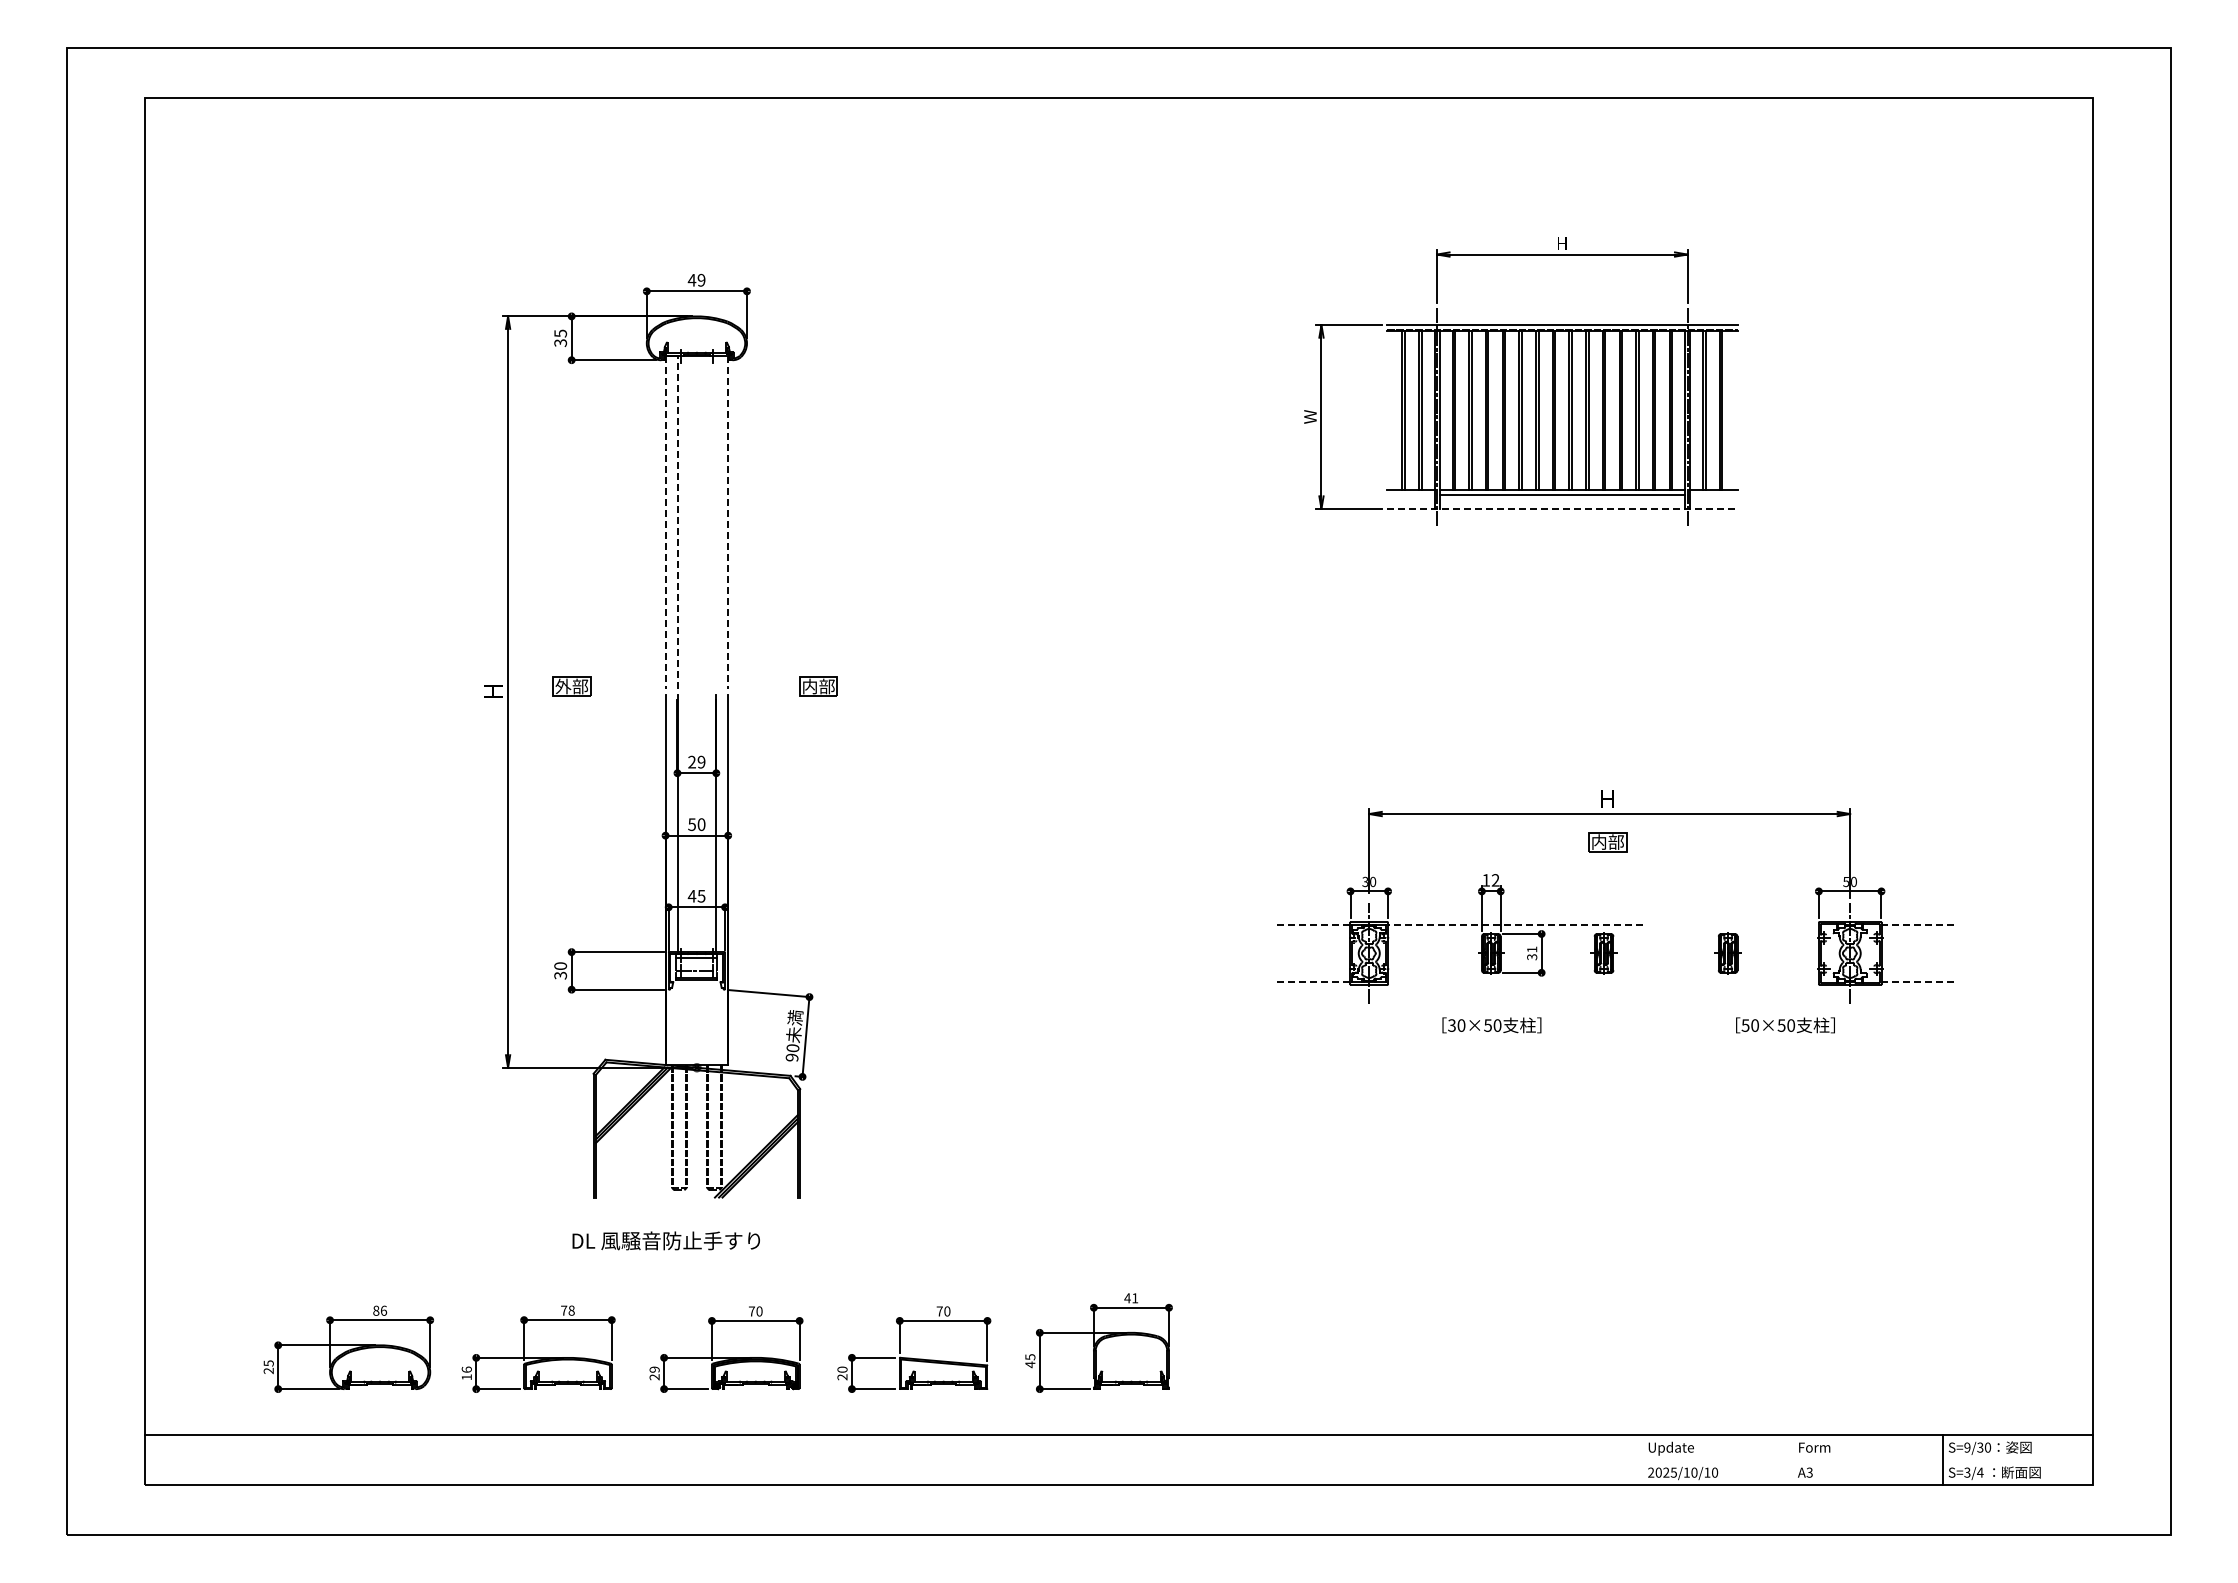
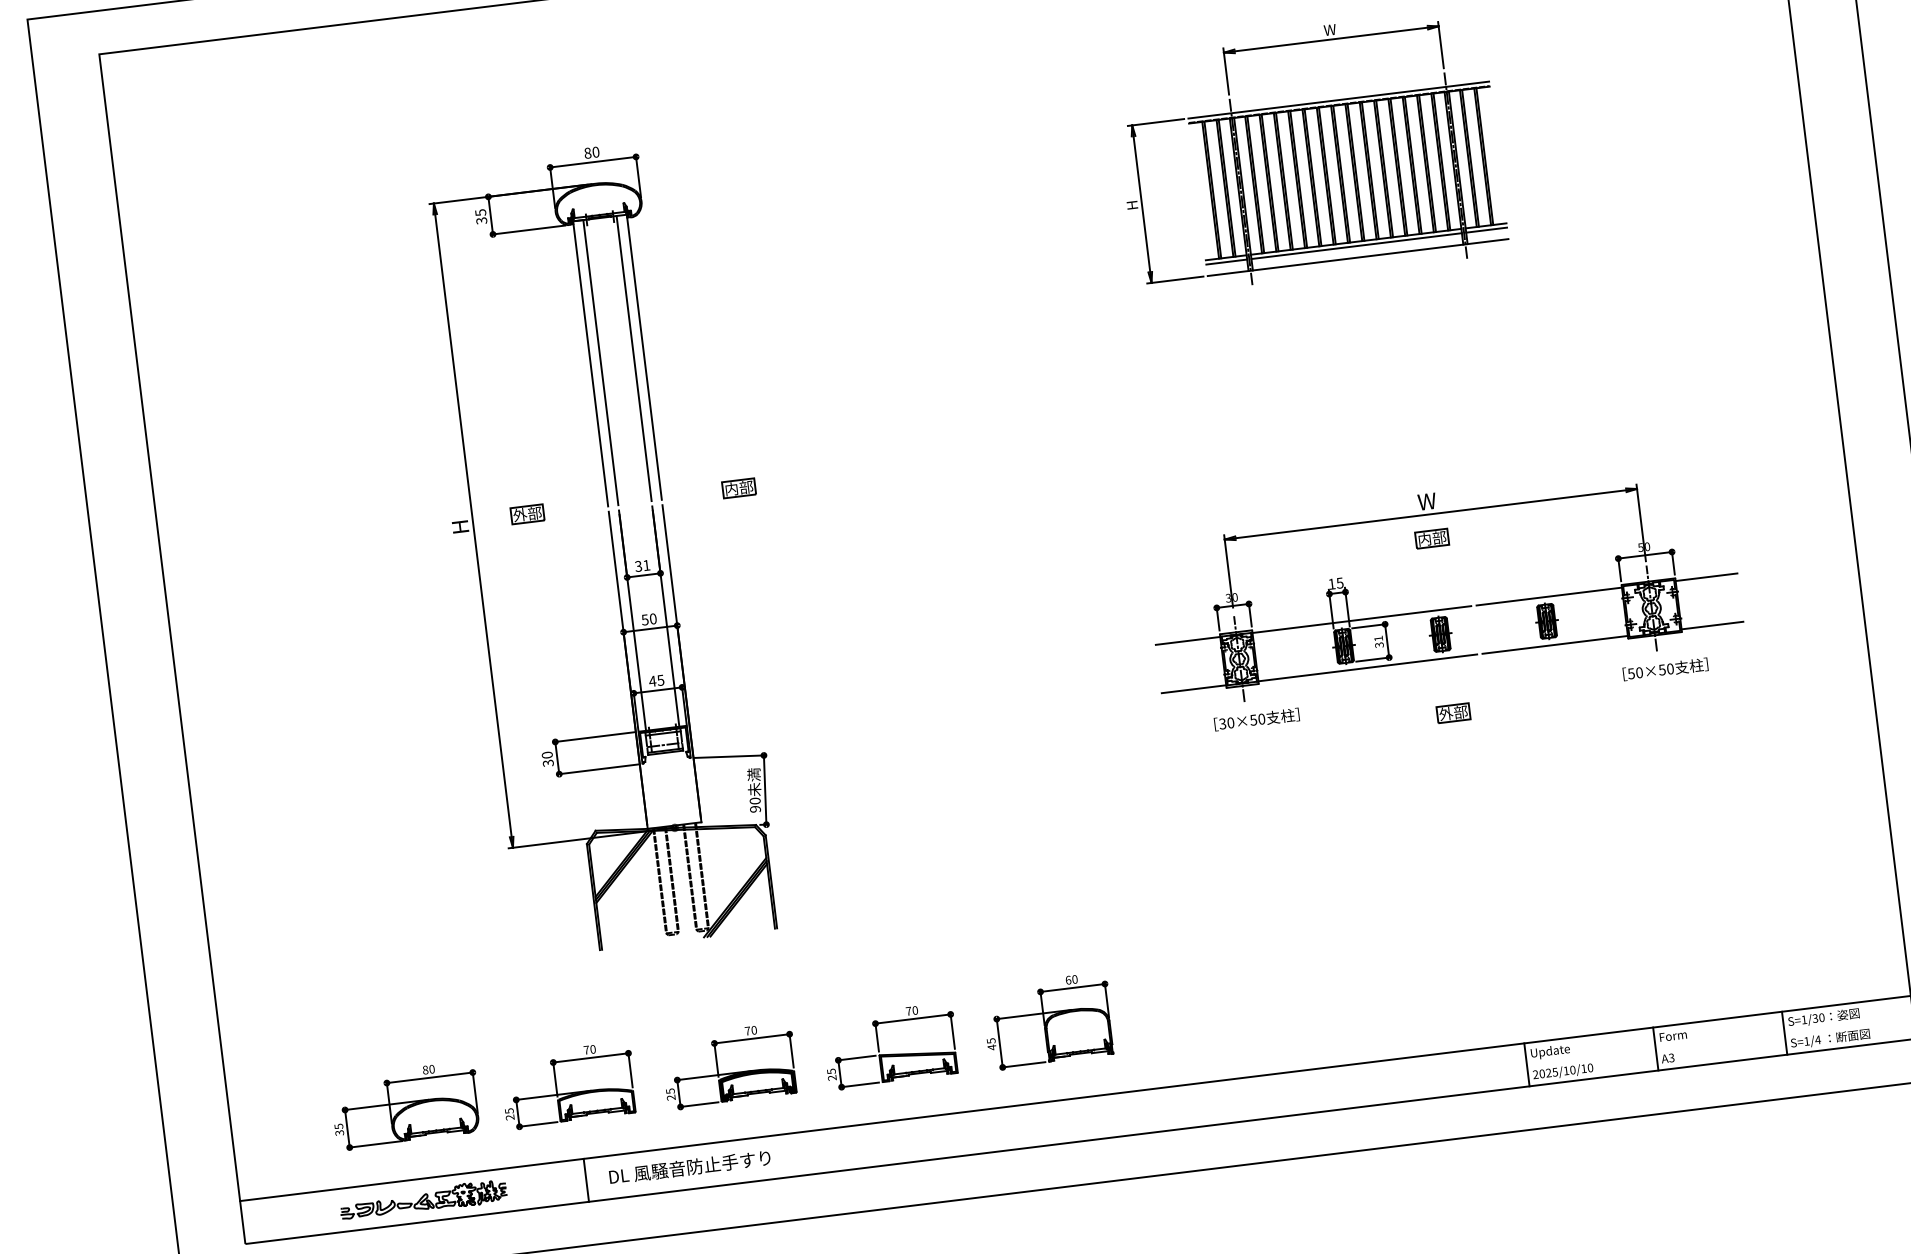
text: (1562, 243) -> (1330, 30), H -> W
text: (696, 280) -> (591, 152), 49 -> 80
text: (1310, 416) -> (1132, 204), W -> H
line: (1410, 495) -> (1226, 262), added
line: (1713, 495) -> (1486, 230), added
line: (1562, 508) -> (1358, 257), dashed -> solid
line: (677, 522) -> (600, 362), dashed -> solid
line: (716, 522) -> (634, 358), added
line: (665, 523) -> (590, 364), dashed -> solid
line: (728, 523) -> (644, 357), dashed -> solid
text: (696, 761) -> (642, 565), 29 -> 31
text: (1606, 798) -> (1426, 501), H -> W
text: (1495, 880) -> (1339, 583), 12 -> 15
line: (1312, 925) -> (1187, 641), dashed -> solid
line: (1515, 925) -> (1361, 619), dashed -> solid
line: (1733, 925) -> (1548, 596), added
line: (1917, 925) -> (1706, 577), dashed -> solid
line: (1312, 981) -> (1193, 689), dashed -> solid
line: (1515, 981) -> (1367, 667), added
line: (1733, 981) -> (1554, 644), added
line: (1917, 981) -> (1712, 625), dashed -> solid
text: (1491, 1025) -> (1256, 719), moved
text: (1785, 1025) -> (1665, 669), moved
part: (1607, 1045) -> (1453, 712), added
text: (665, 1240) -> (689, 1167), moved
text: (1131, 1298) -> (1071, 980), 41 -> 60
text: (384, 1310) -> (432, 1068), 86 -> 80
text: (571, 1310) -> (592, 1049), 78 -> 70
text: (654, 1369) -> (670, 1091), 29 -> 25
text: (842, 1369) -> (831, 1071), 20 -> 25
text: (269, 1371) -> (340, 1133), 25 -> 35
text: (466, 1373) -> (509, 1114), 16 -> 25
text: (1967, 1447) -> (1804, 1019), S=9/30 -> S=1/30
part: (355, 1459) -> (423, 1199), added
line: (545, 1460) -> (586, 1180), added
line: (1642, 1460) -> (1527, 1065), added
line: (1792, 1460) -> (1655, 1049), added
text: (1967, 1472) -> (1806, 1041), S=3/4 -> S=1/4

